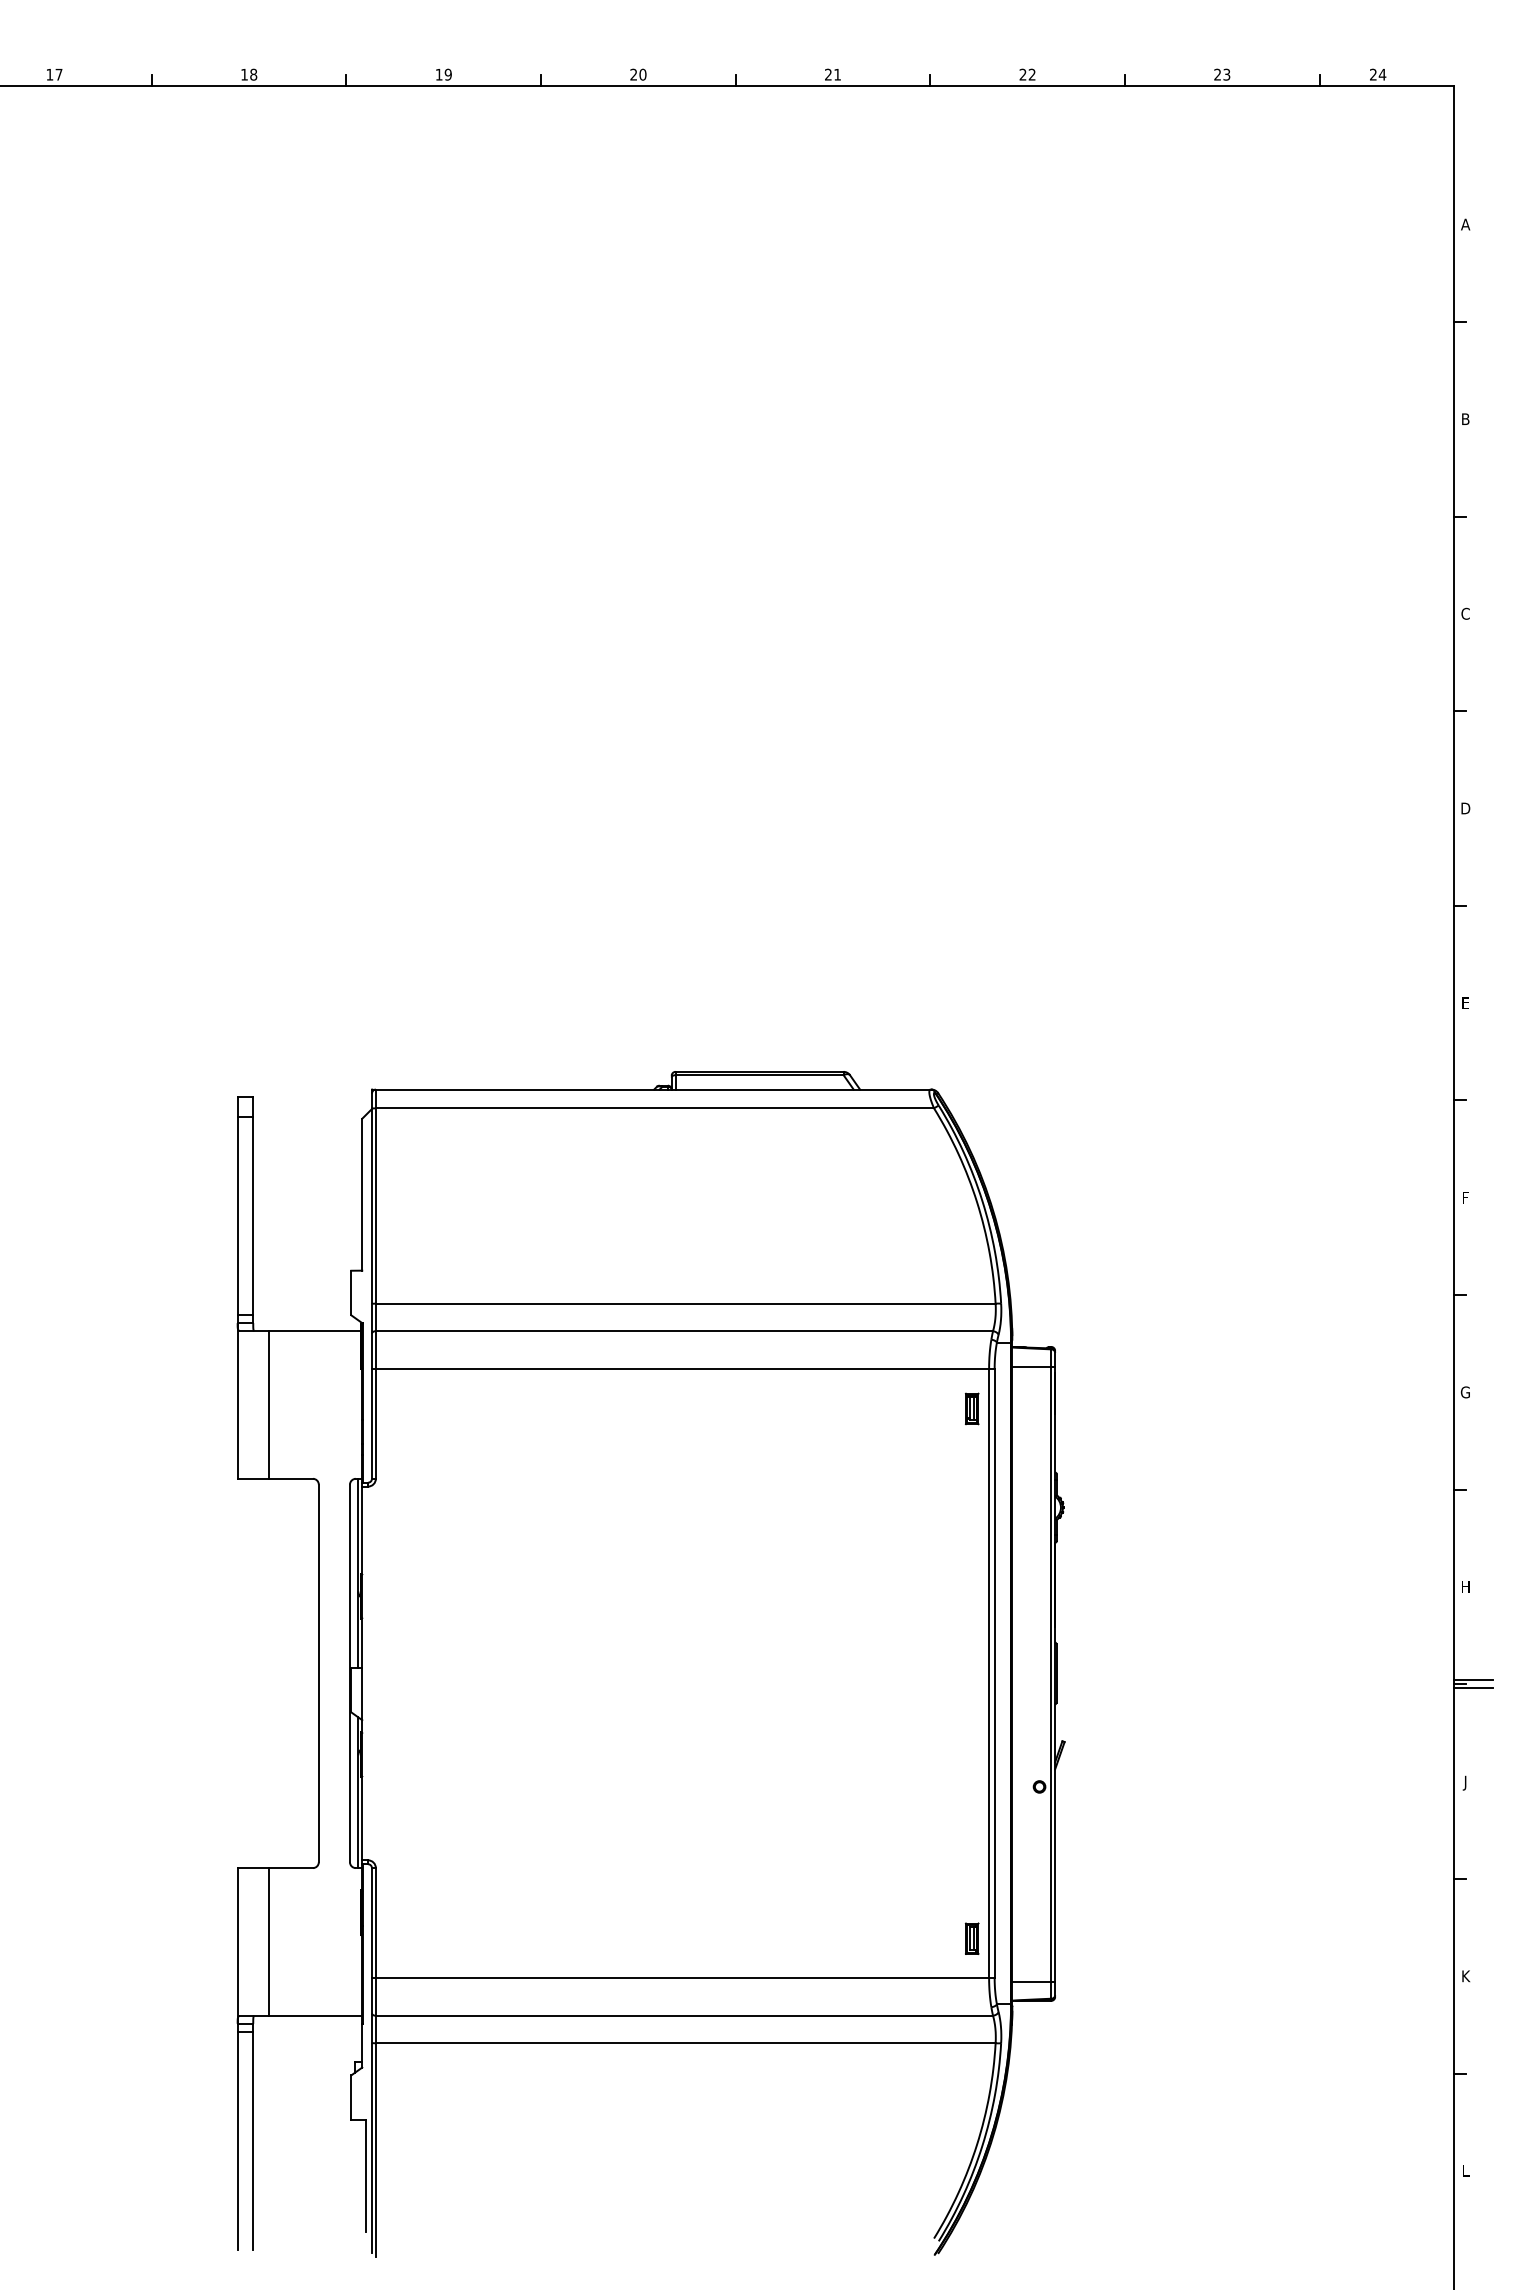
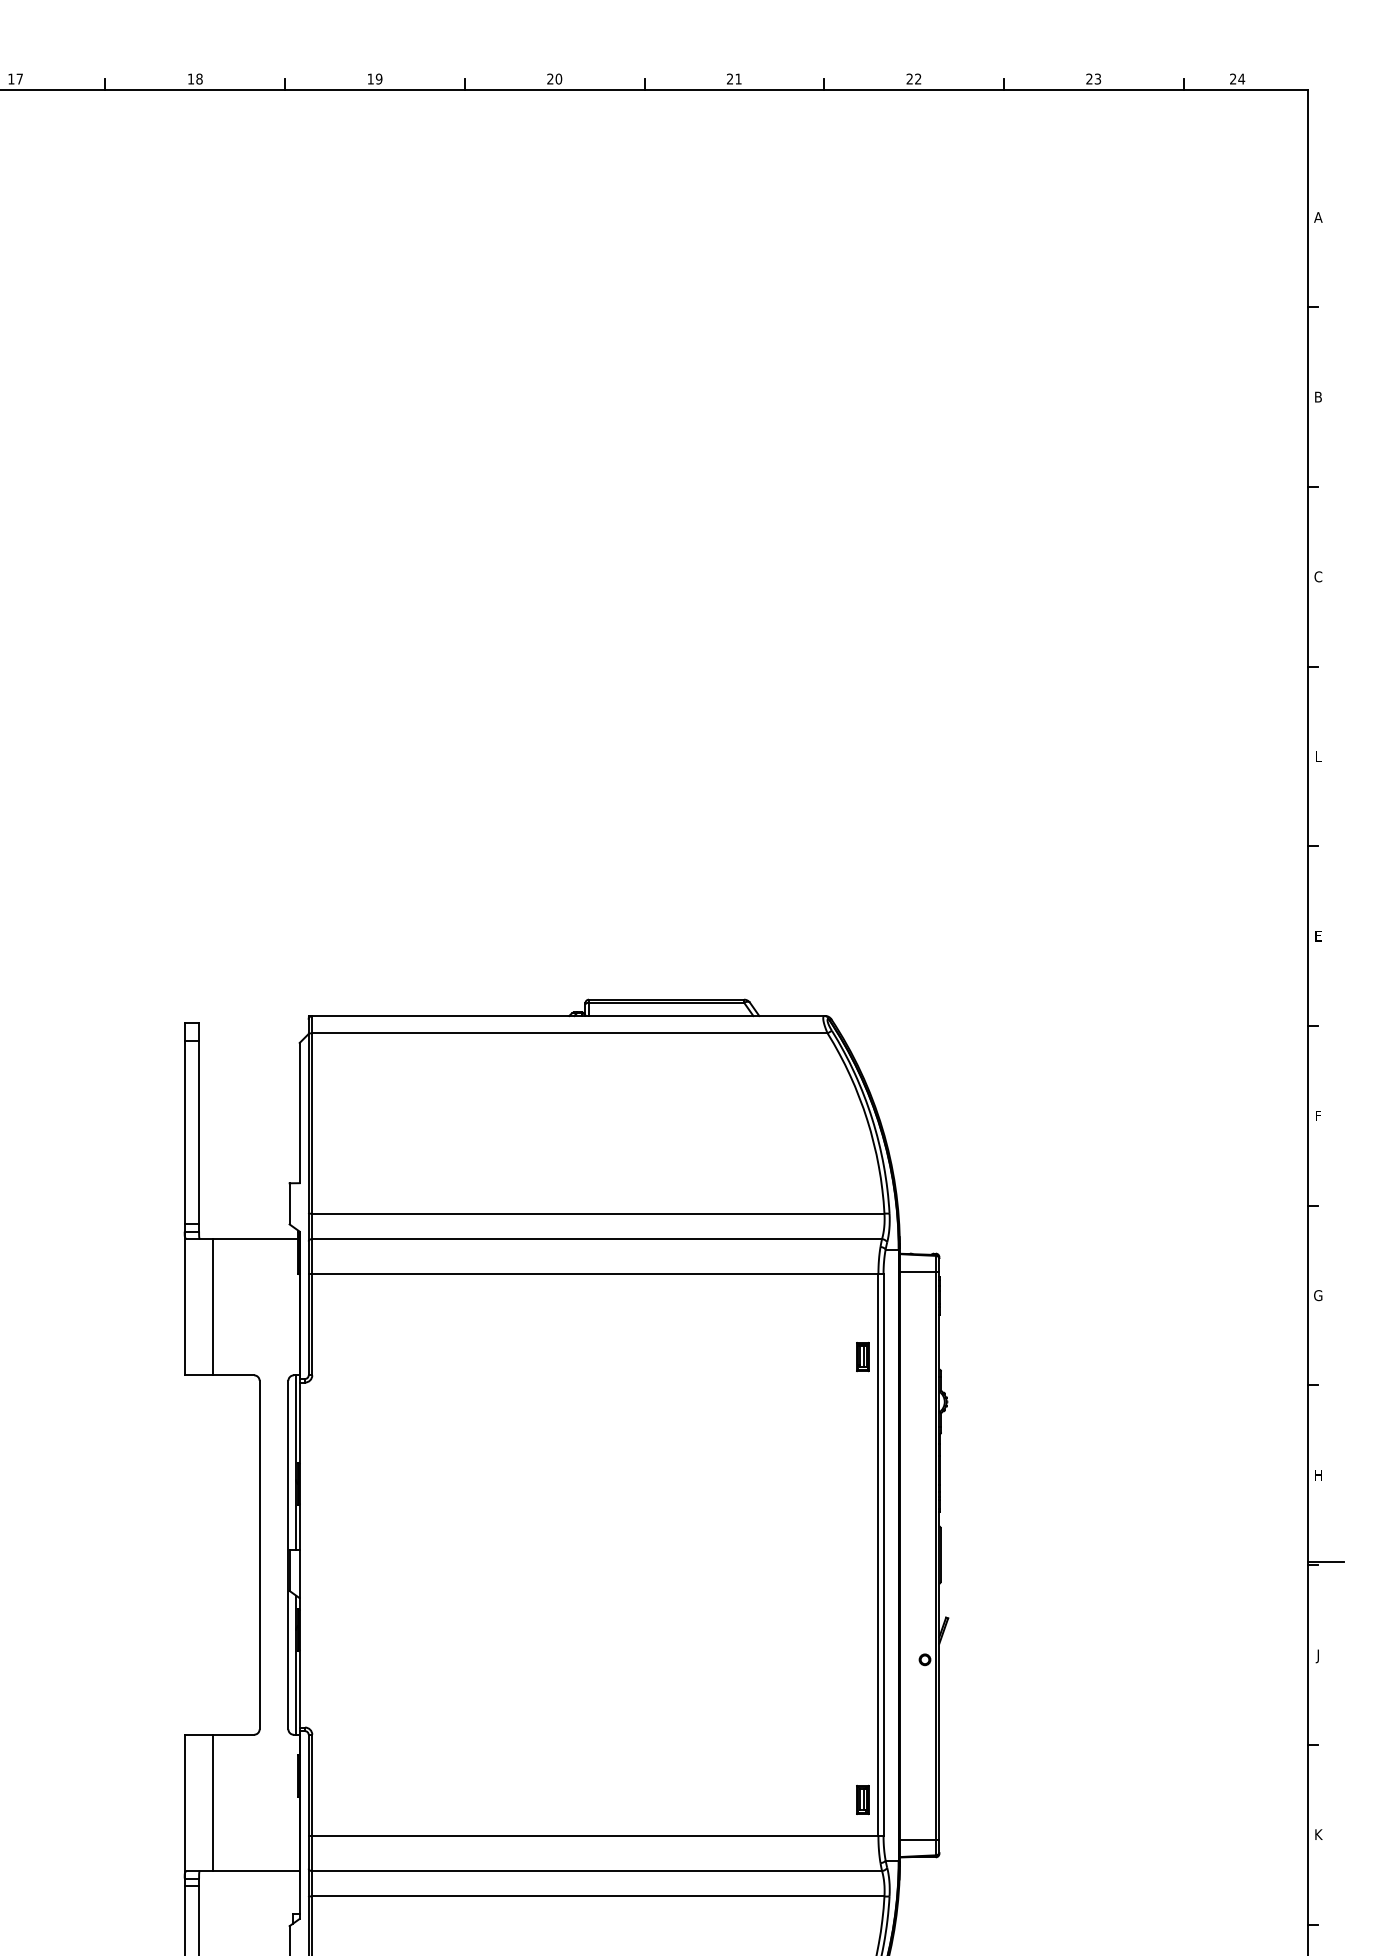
text: (1465, 808) -> (1318, 756), D -> L
part: (972, 1408) -> (863, 1356), moved
line: (1472, 1688) -> (1324, 1568), removed

